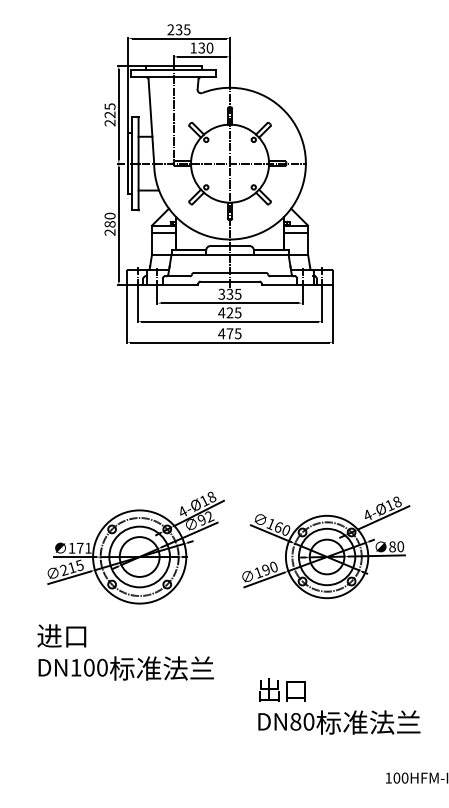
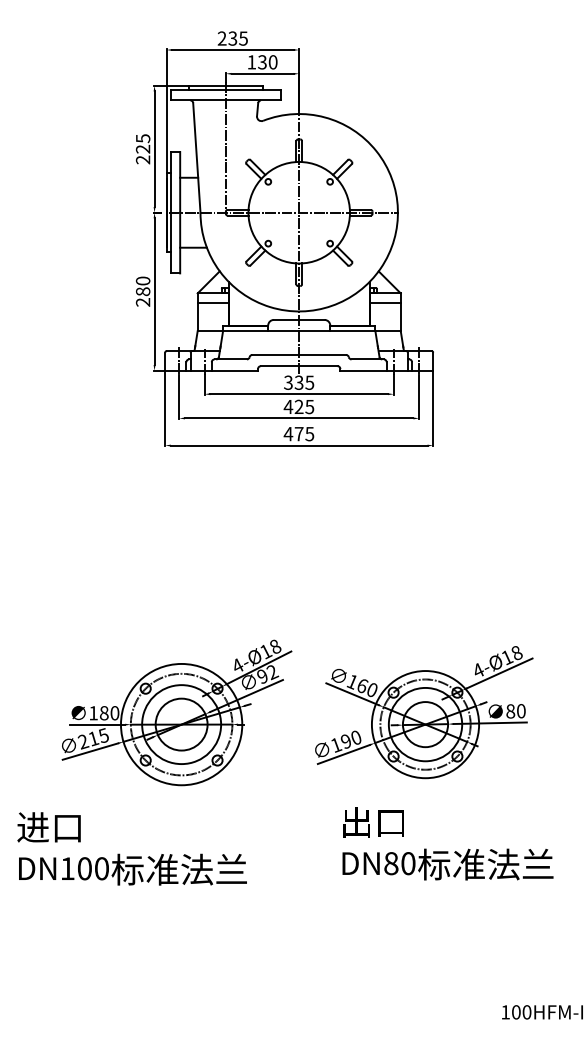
text: (84, 547) -> (109, 712), 171 -> 180
text: (125, 652) -> (131, 848), moved
text: (339, 706) -> (448, 843), moved

